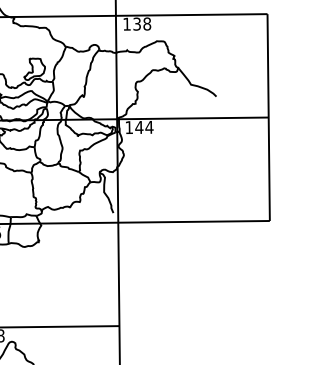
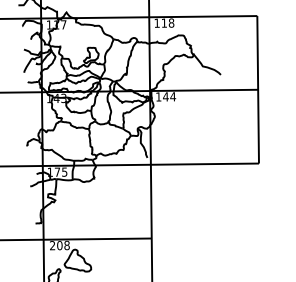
text: (135, 23) -> (163, 22), 138 -> 118

